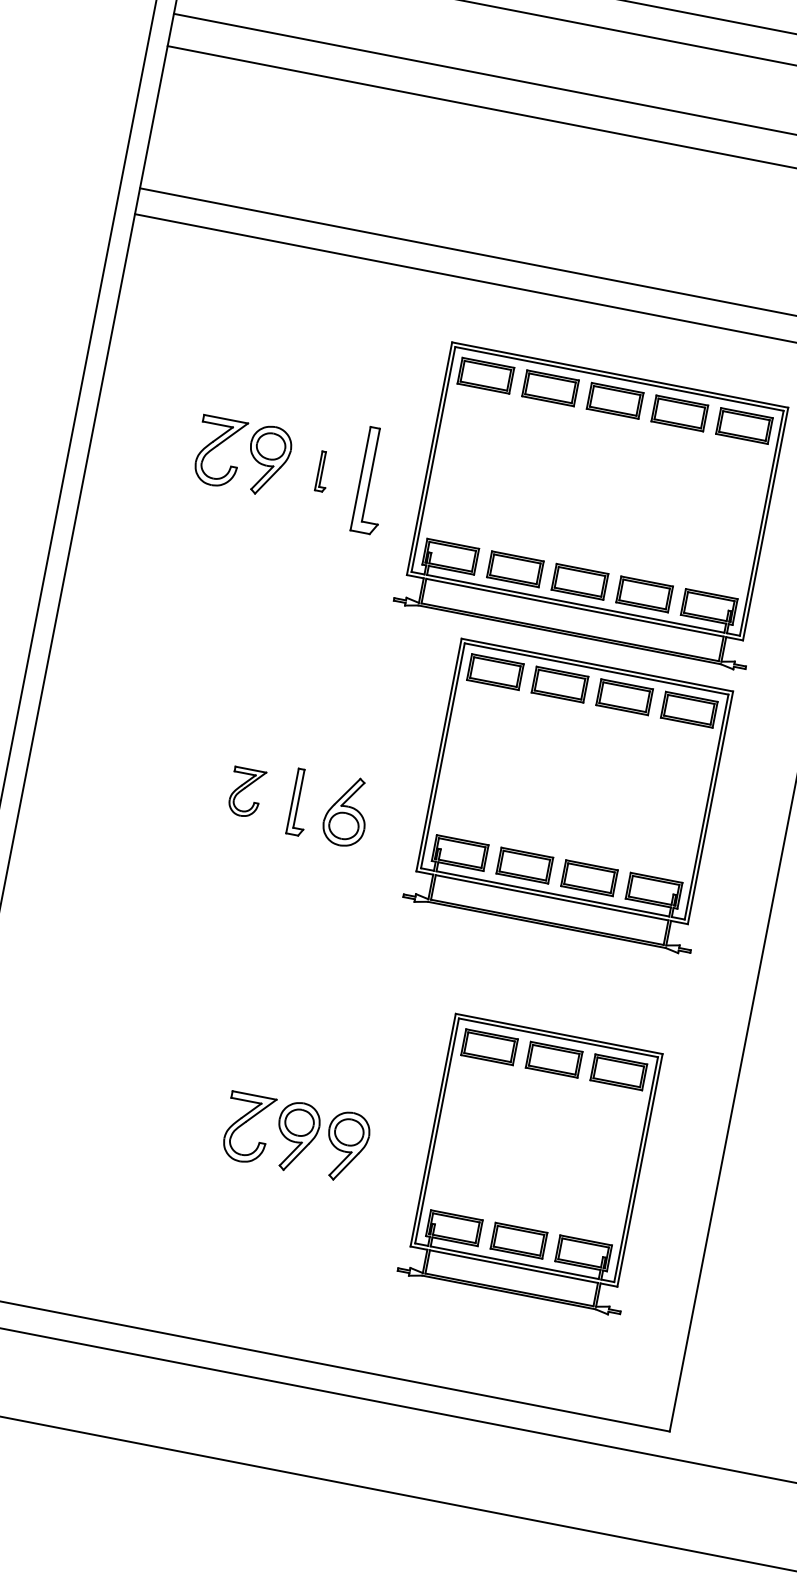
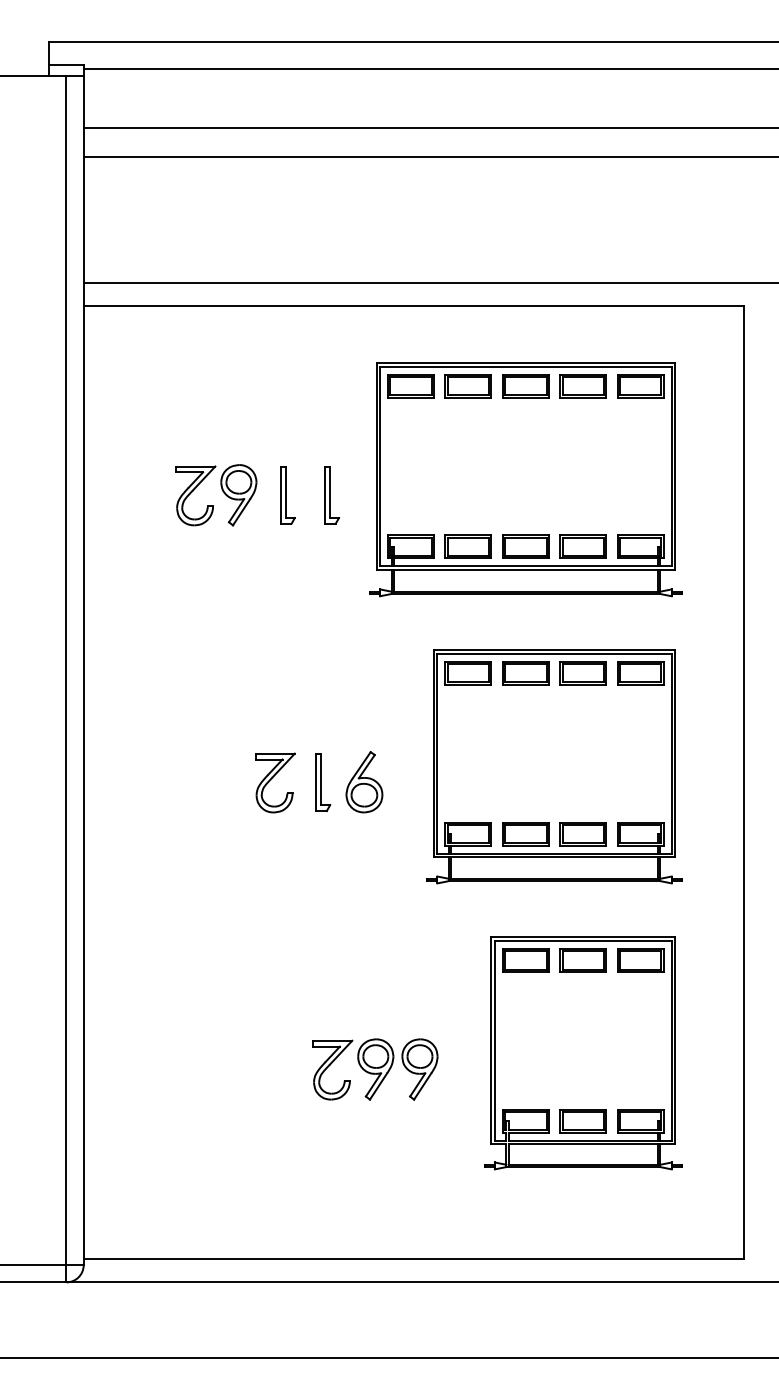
part: (322, 471) -> (287, 495), size x1.67
part: (372, 481) -> (331, 495), size x0.62
part: (246, 792) -> (275, 782), size x1.43
part: (571, 795) -> (554, 766), moved

